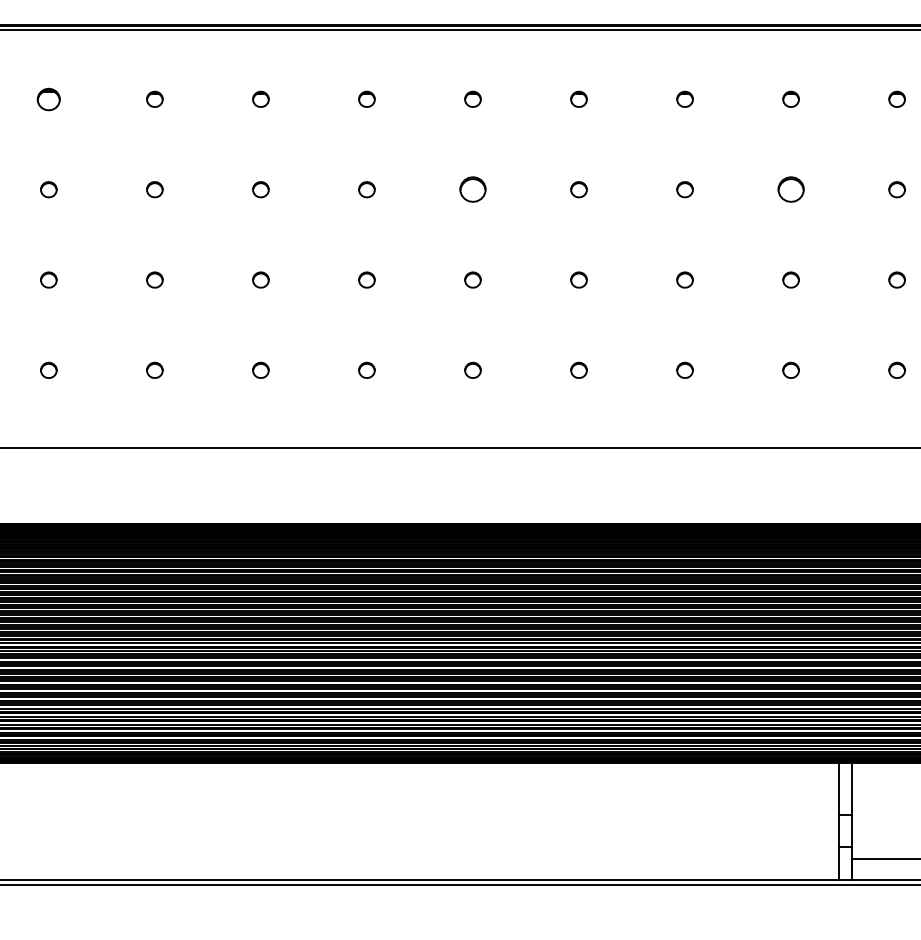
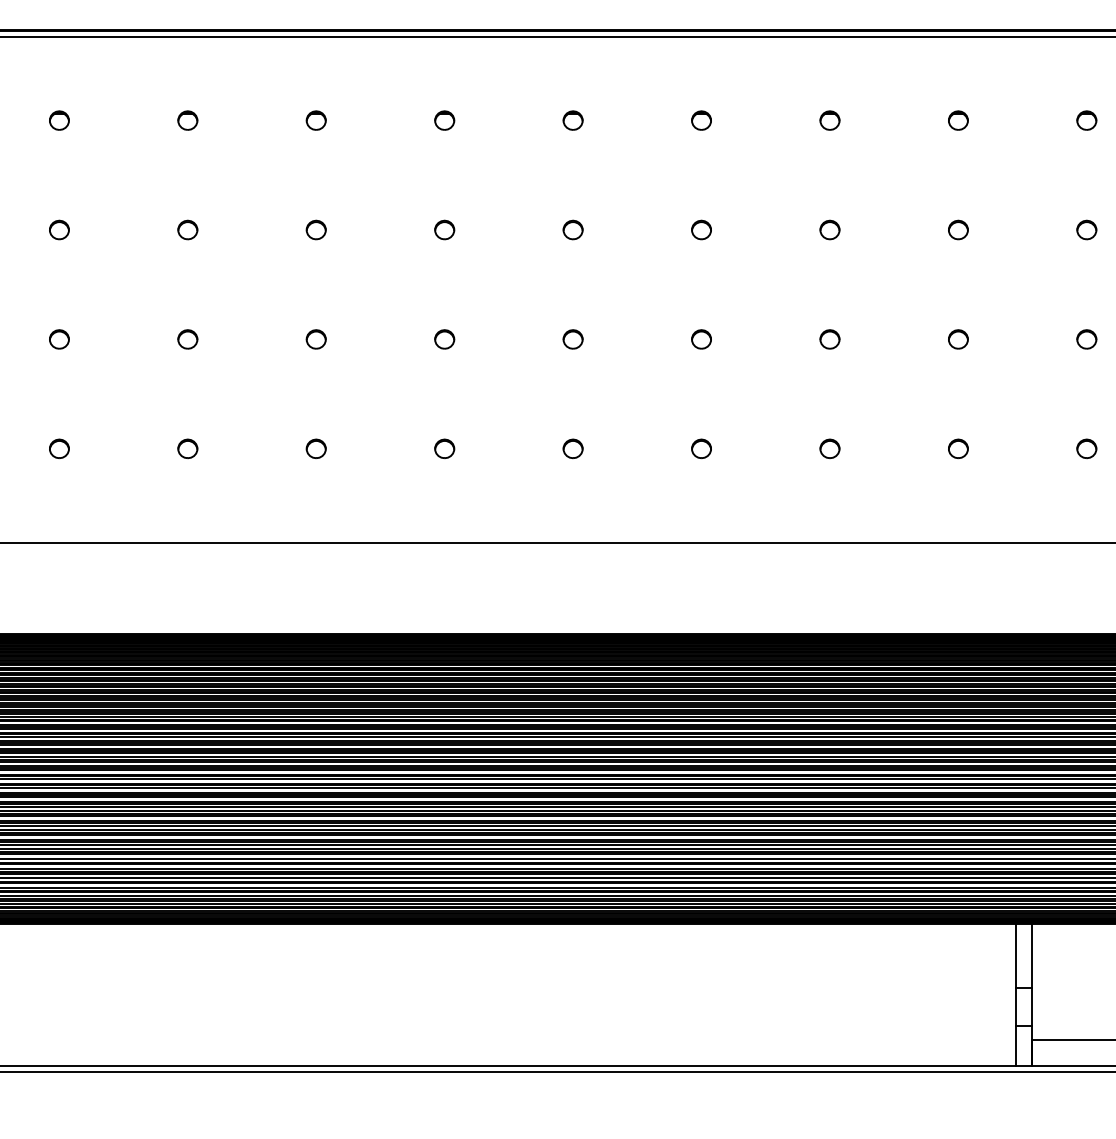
part: (48, 98) -> (58, 119), size x0.71
part: (472, 189) -> (572, 229), size x0.62
part: (790, 189) -> (957, 229), size x0.62

